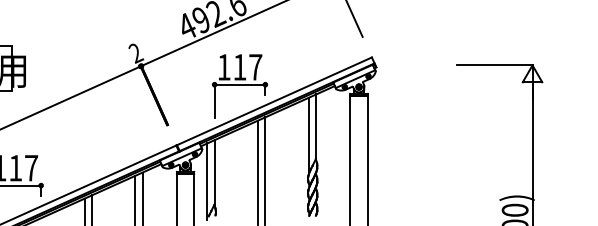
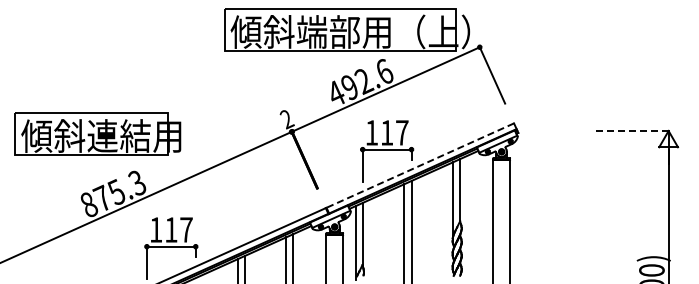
line: (494, 65) -> (632, 131), solid -> dashed
line: (274, 101) -> (420, 165), solid -> dashed

